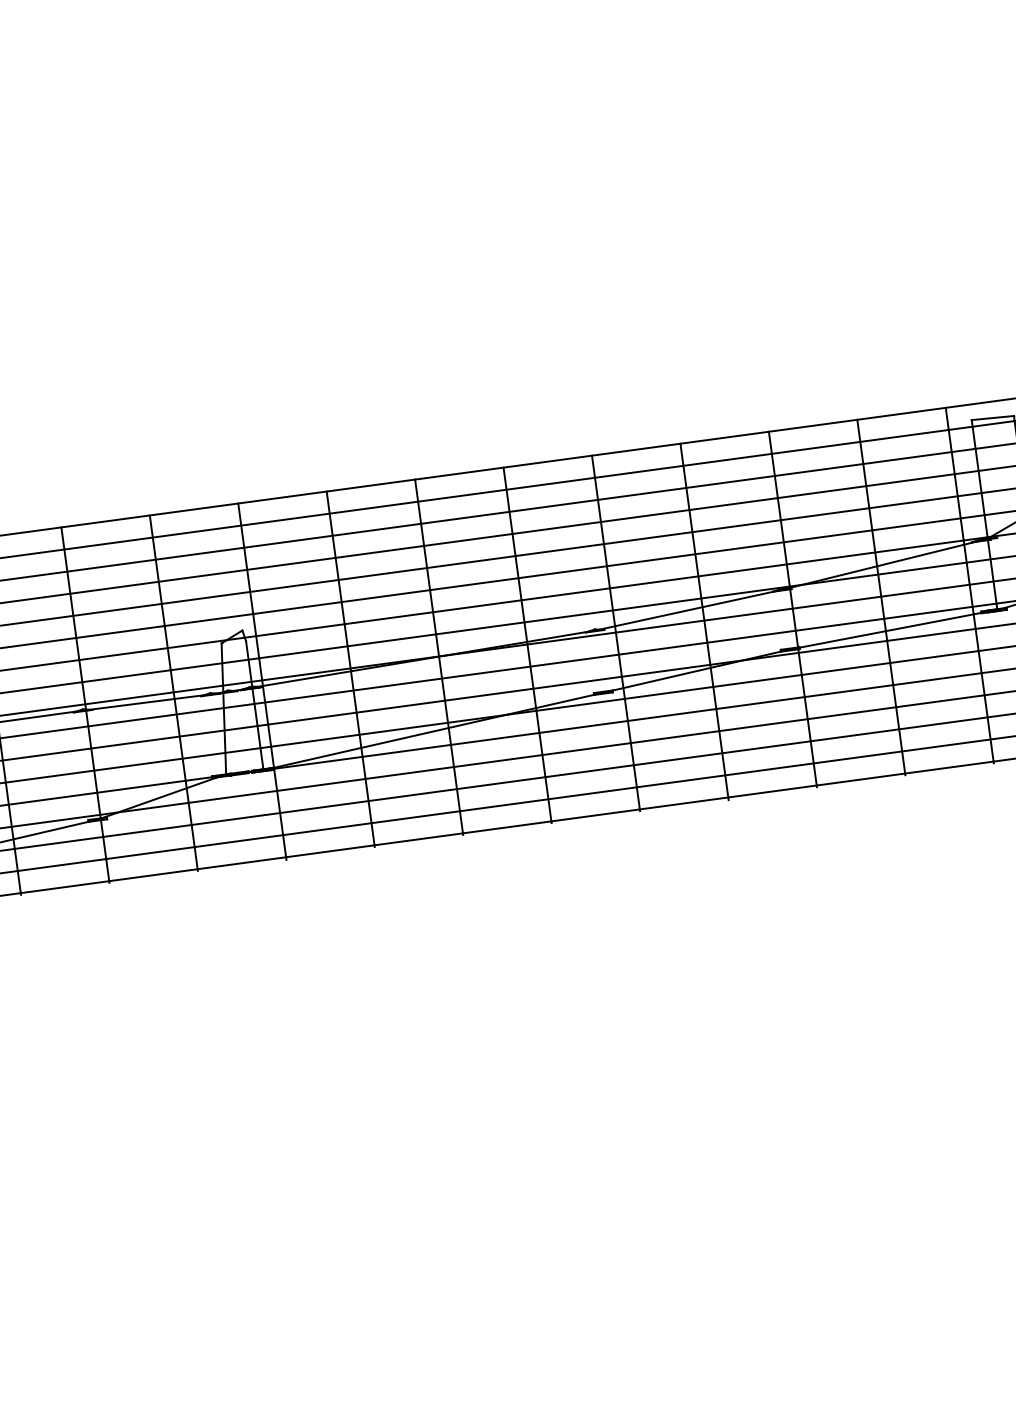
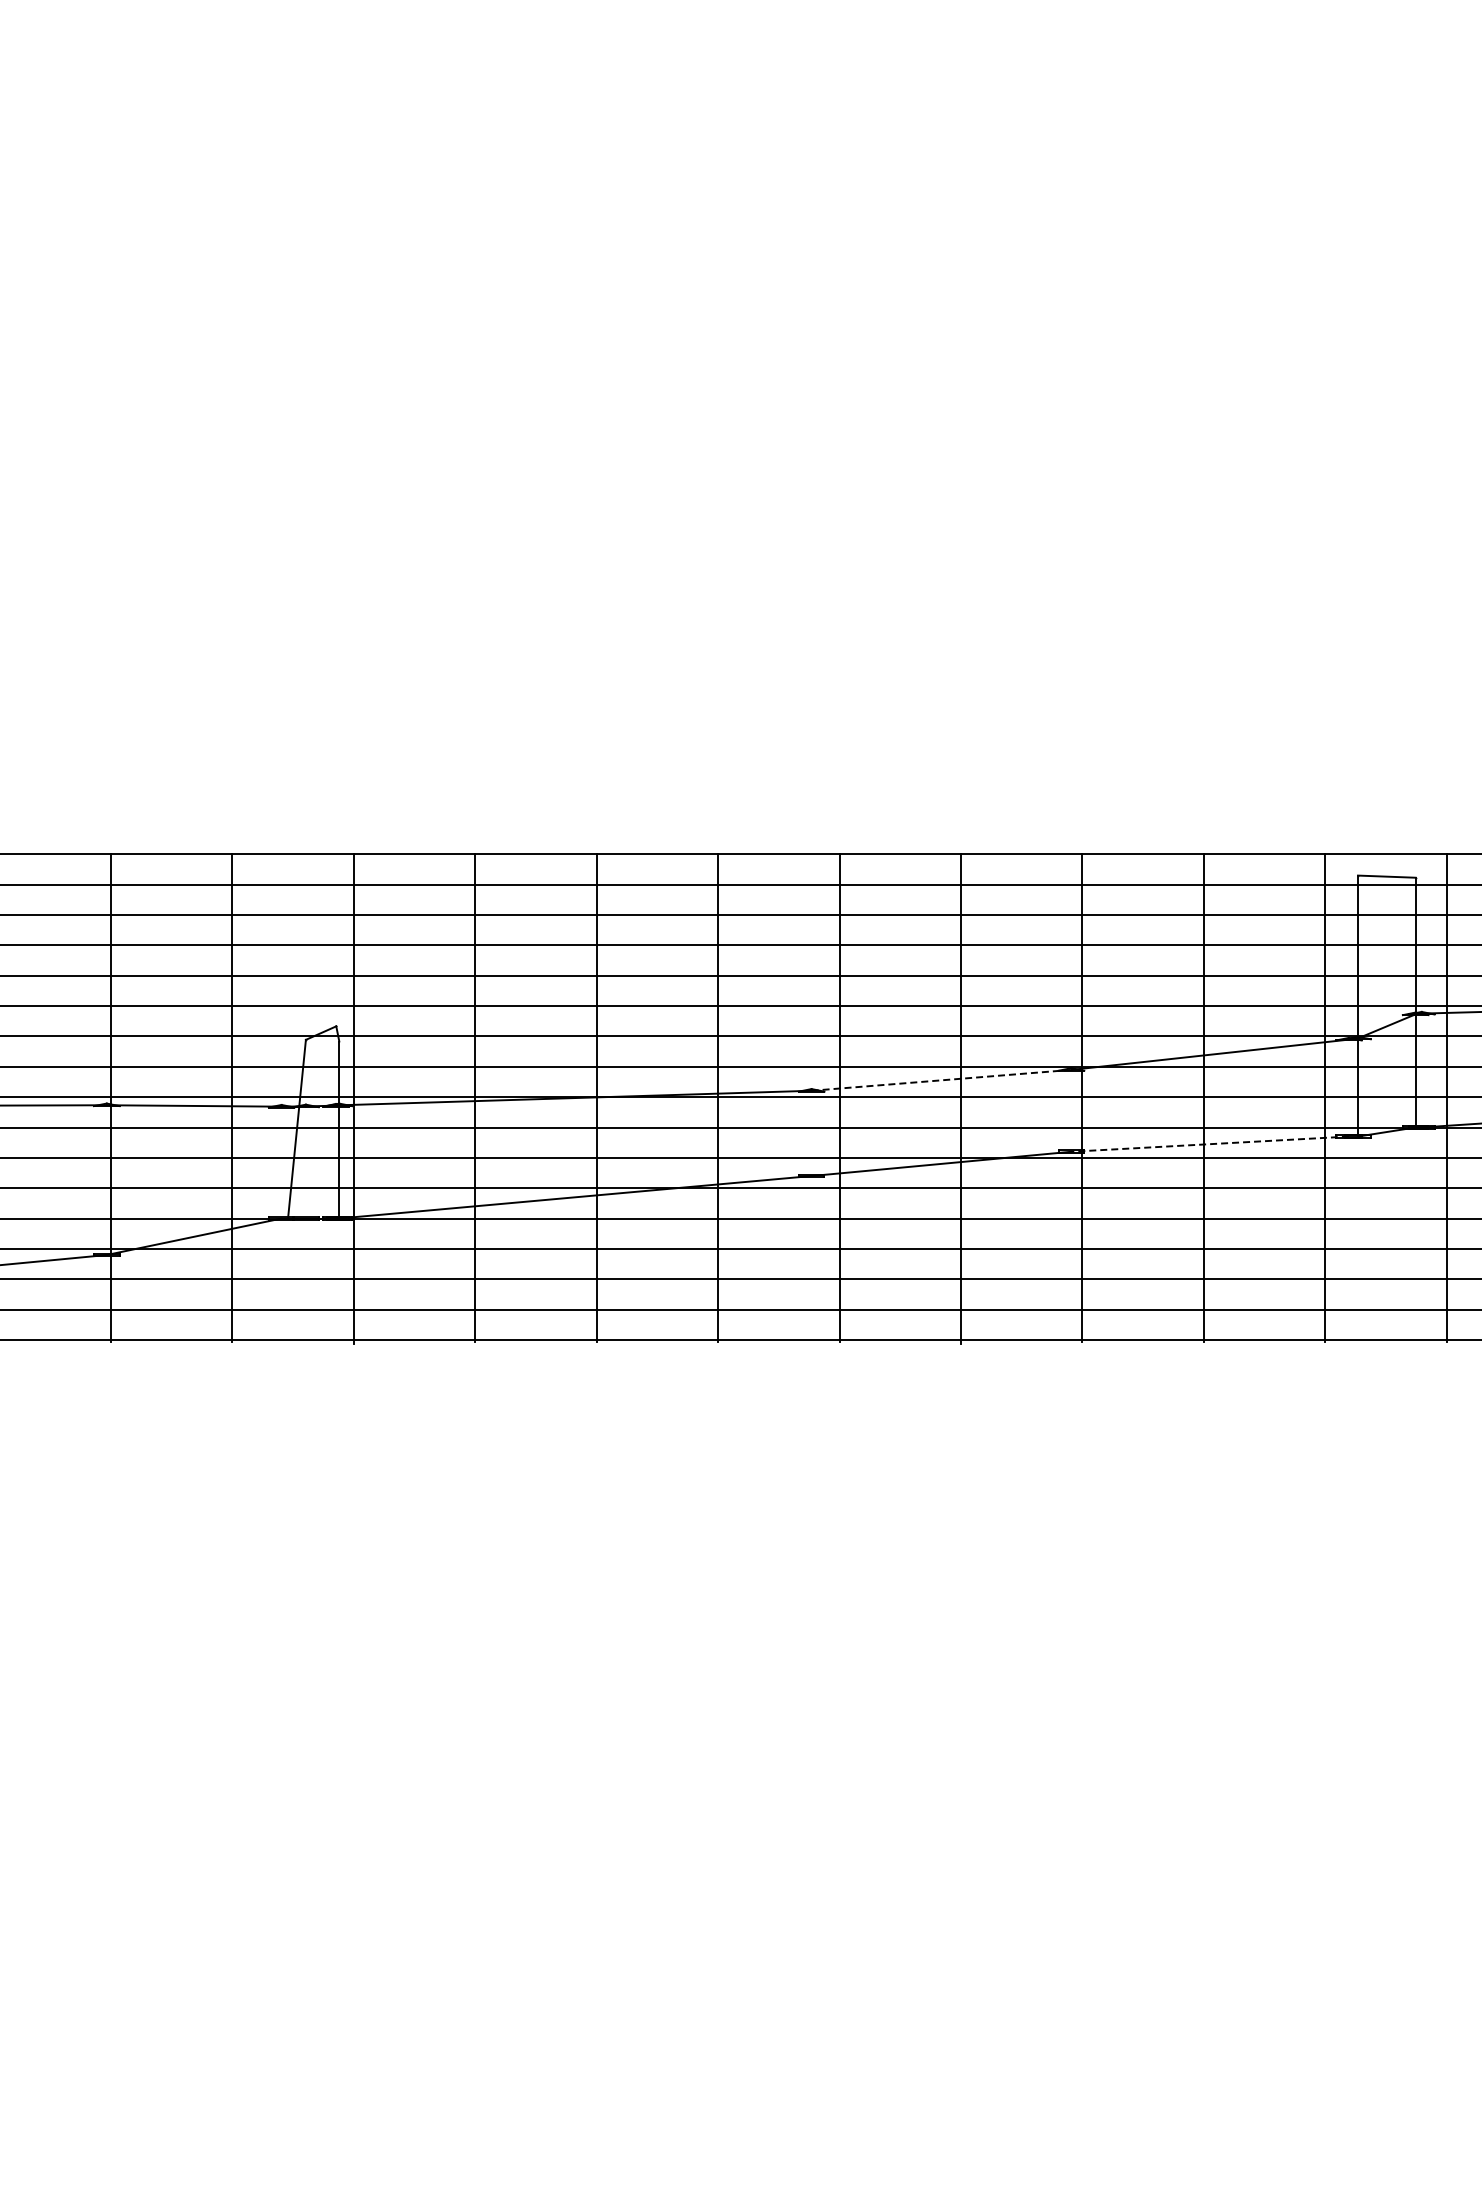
line: (689, 610) -> (942, 1080), solid -> dashed
line: (890, 630) -> (1210, 1144), solid -> dashed

